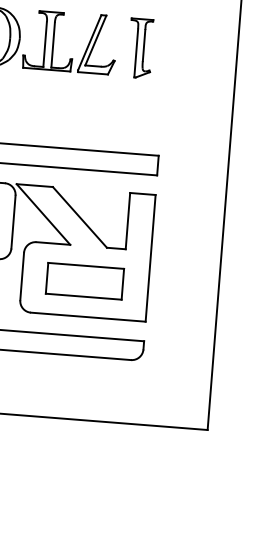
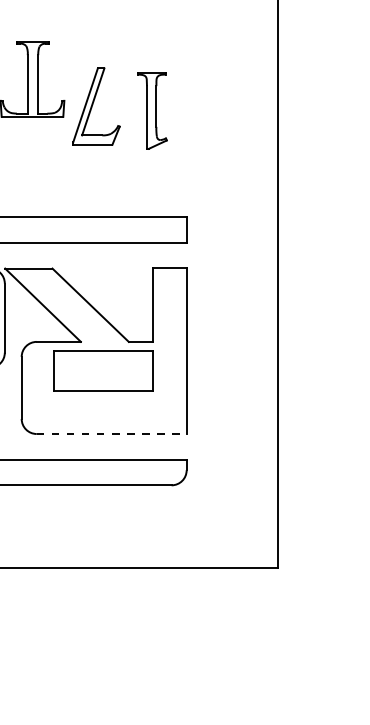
part: (98, 44) -> (96, 106), moved
part: (140, 48) -> (152, 110), moved
part: (84, 281) -> (103, 370), moved
line: (88, 317) -> (111, 434), solid -> dashed

